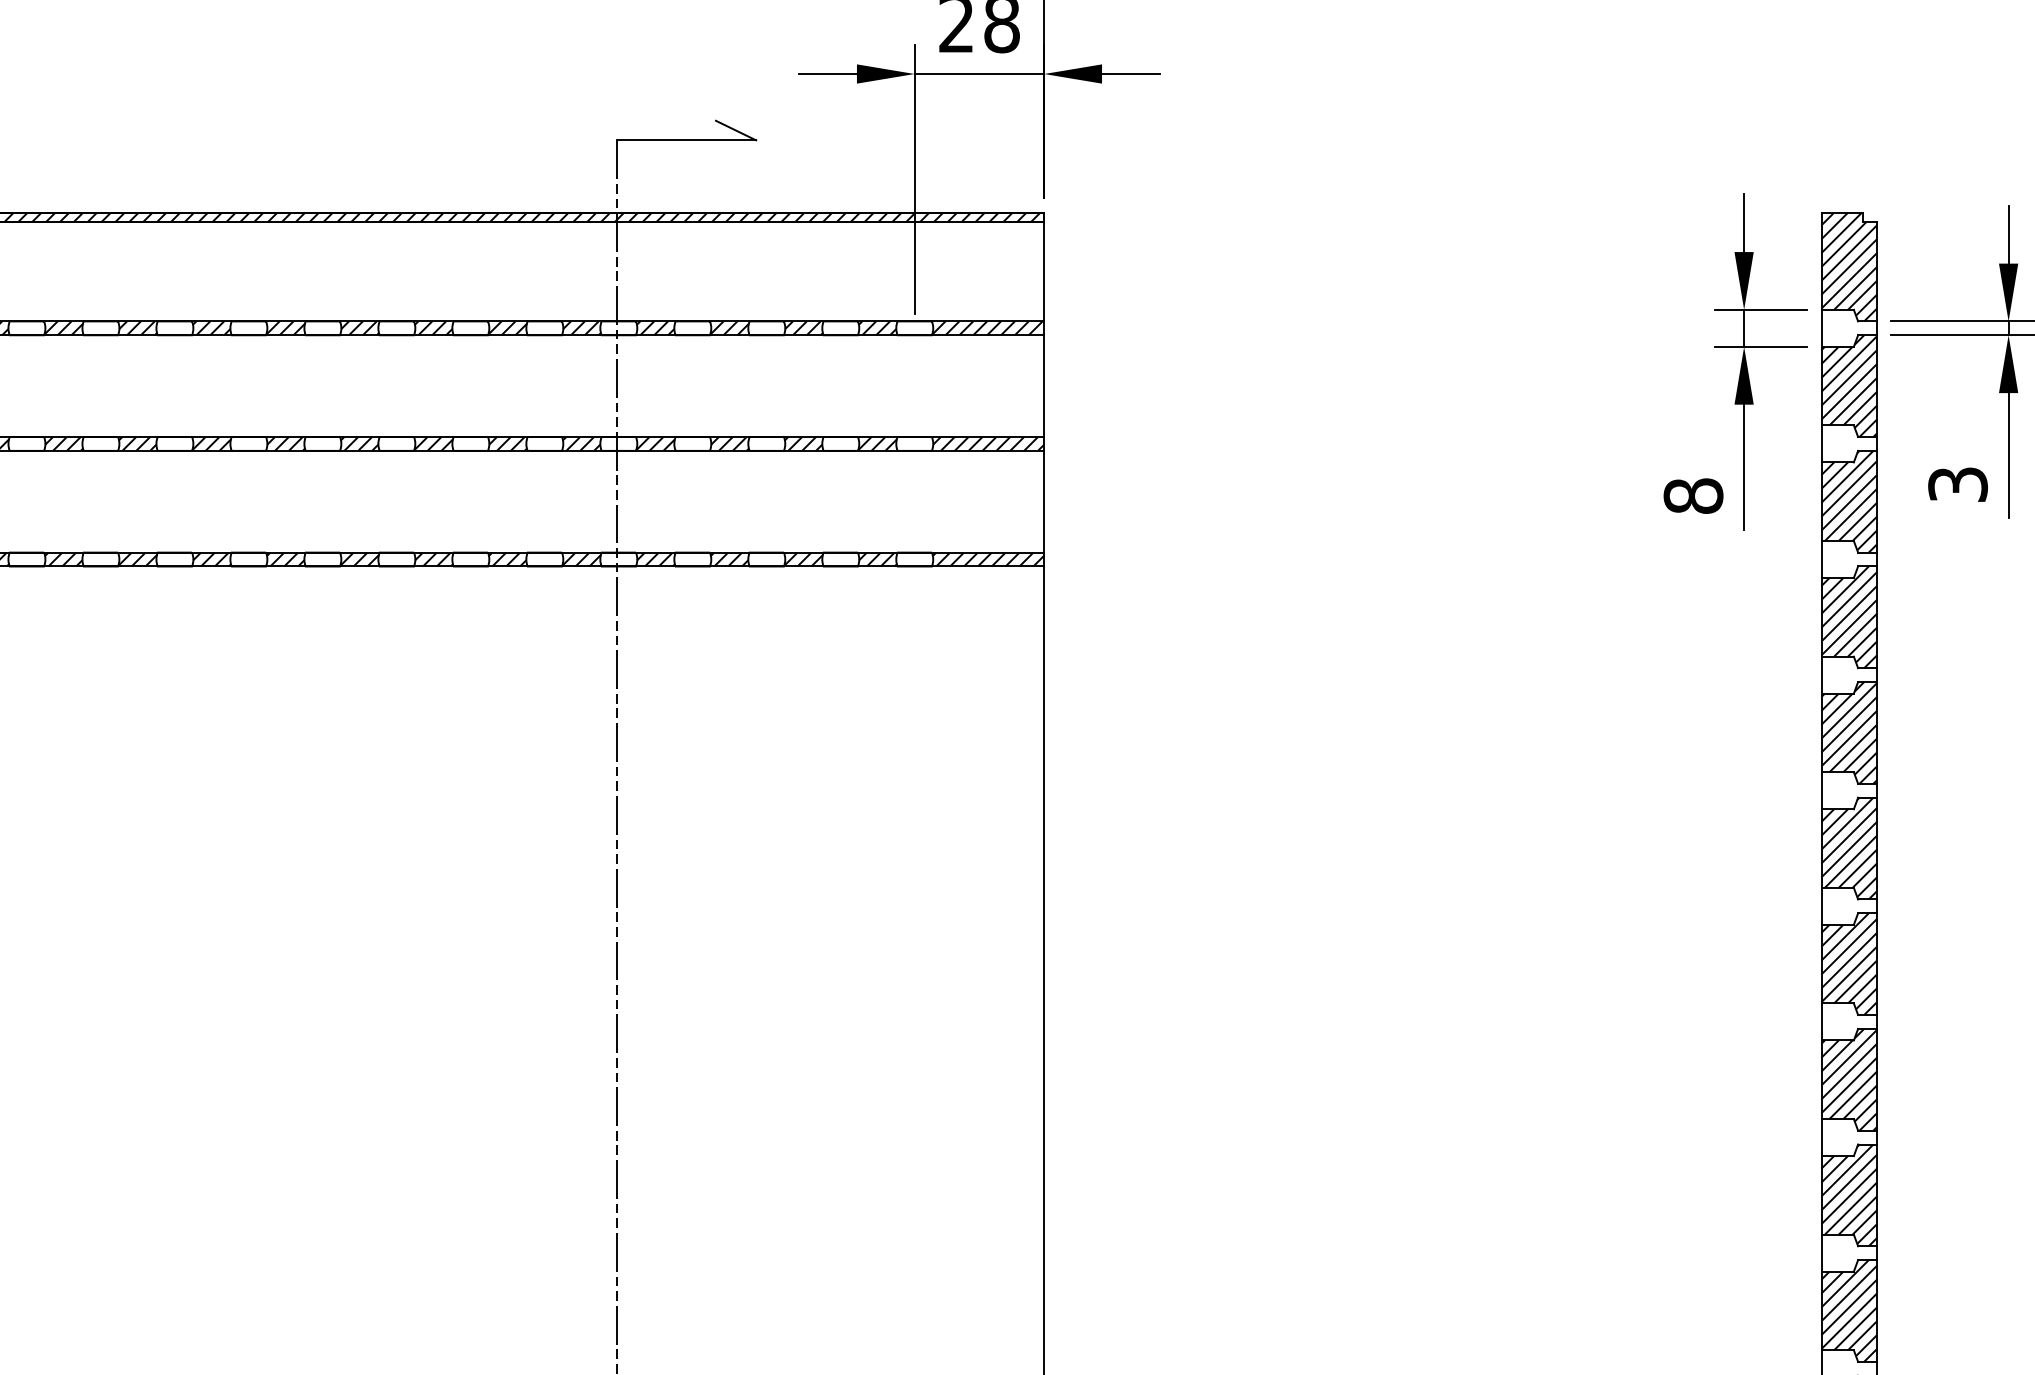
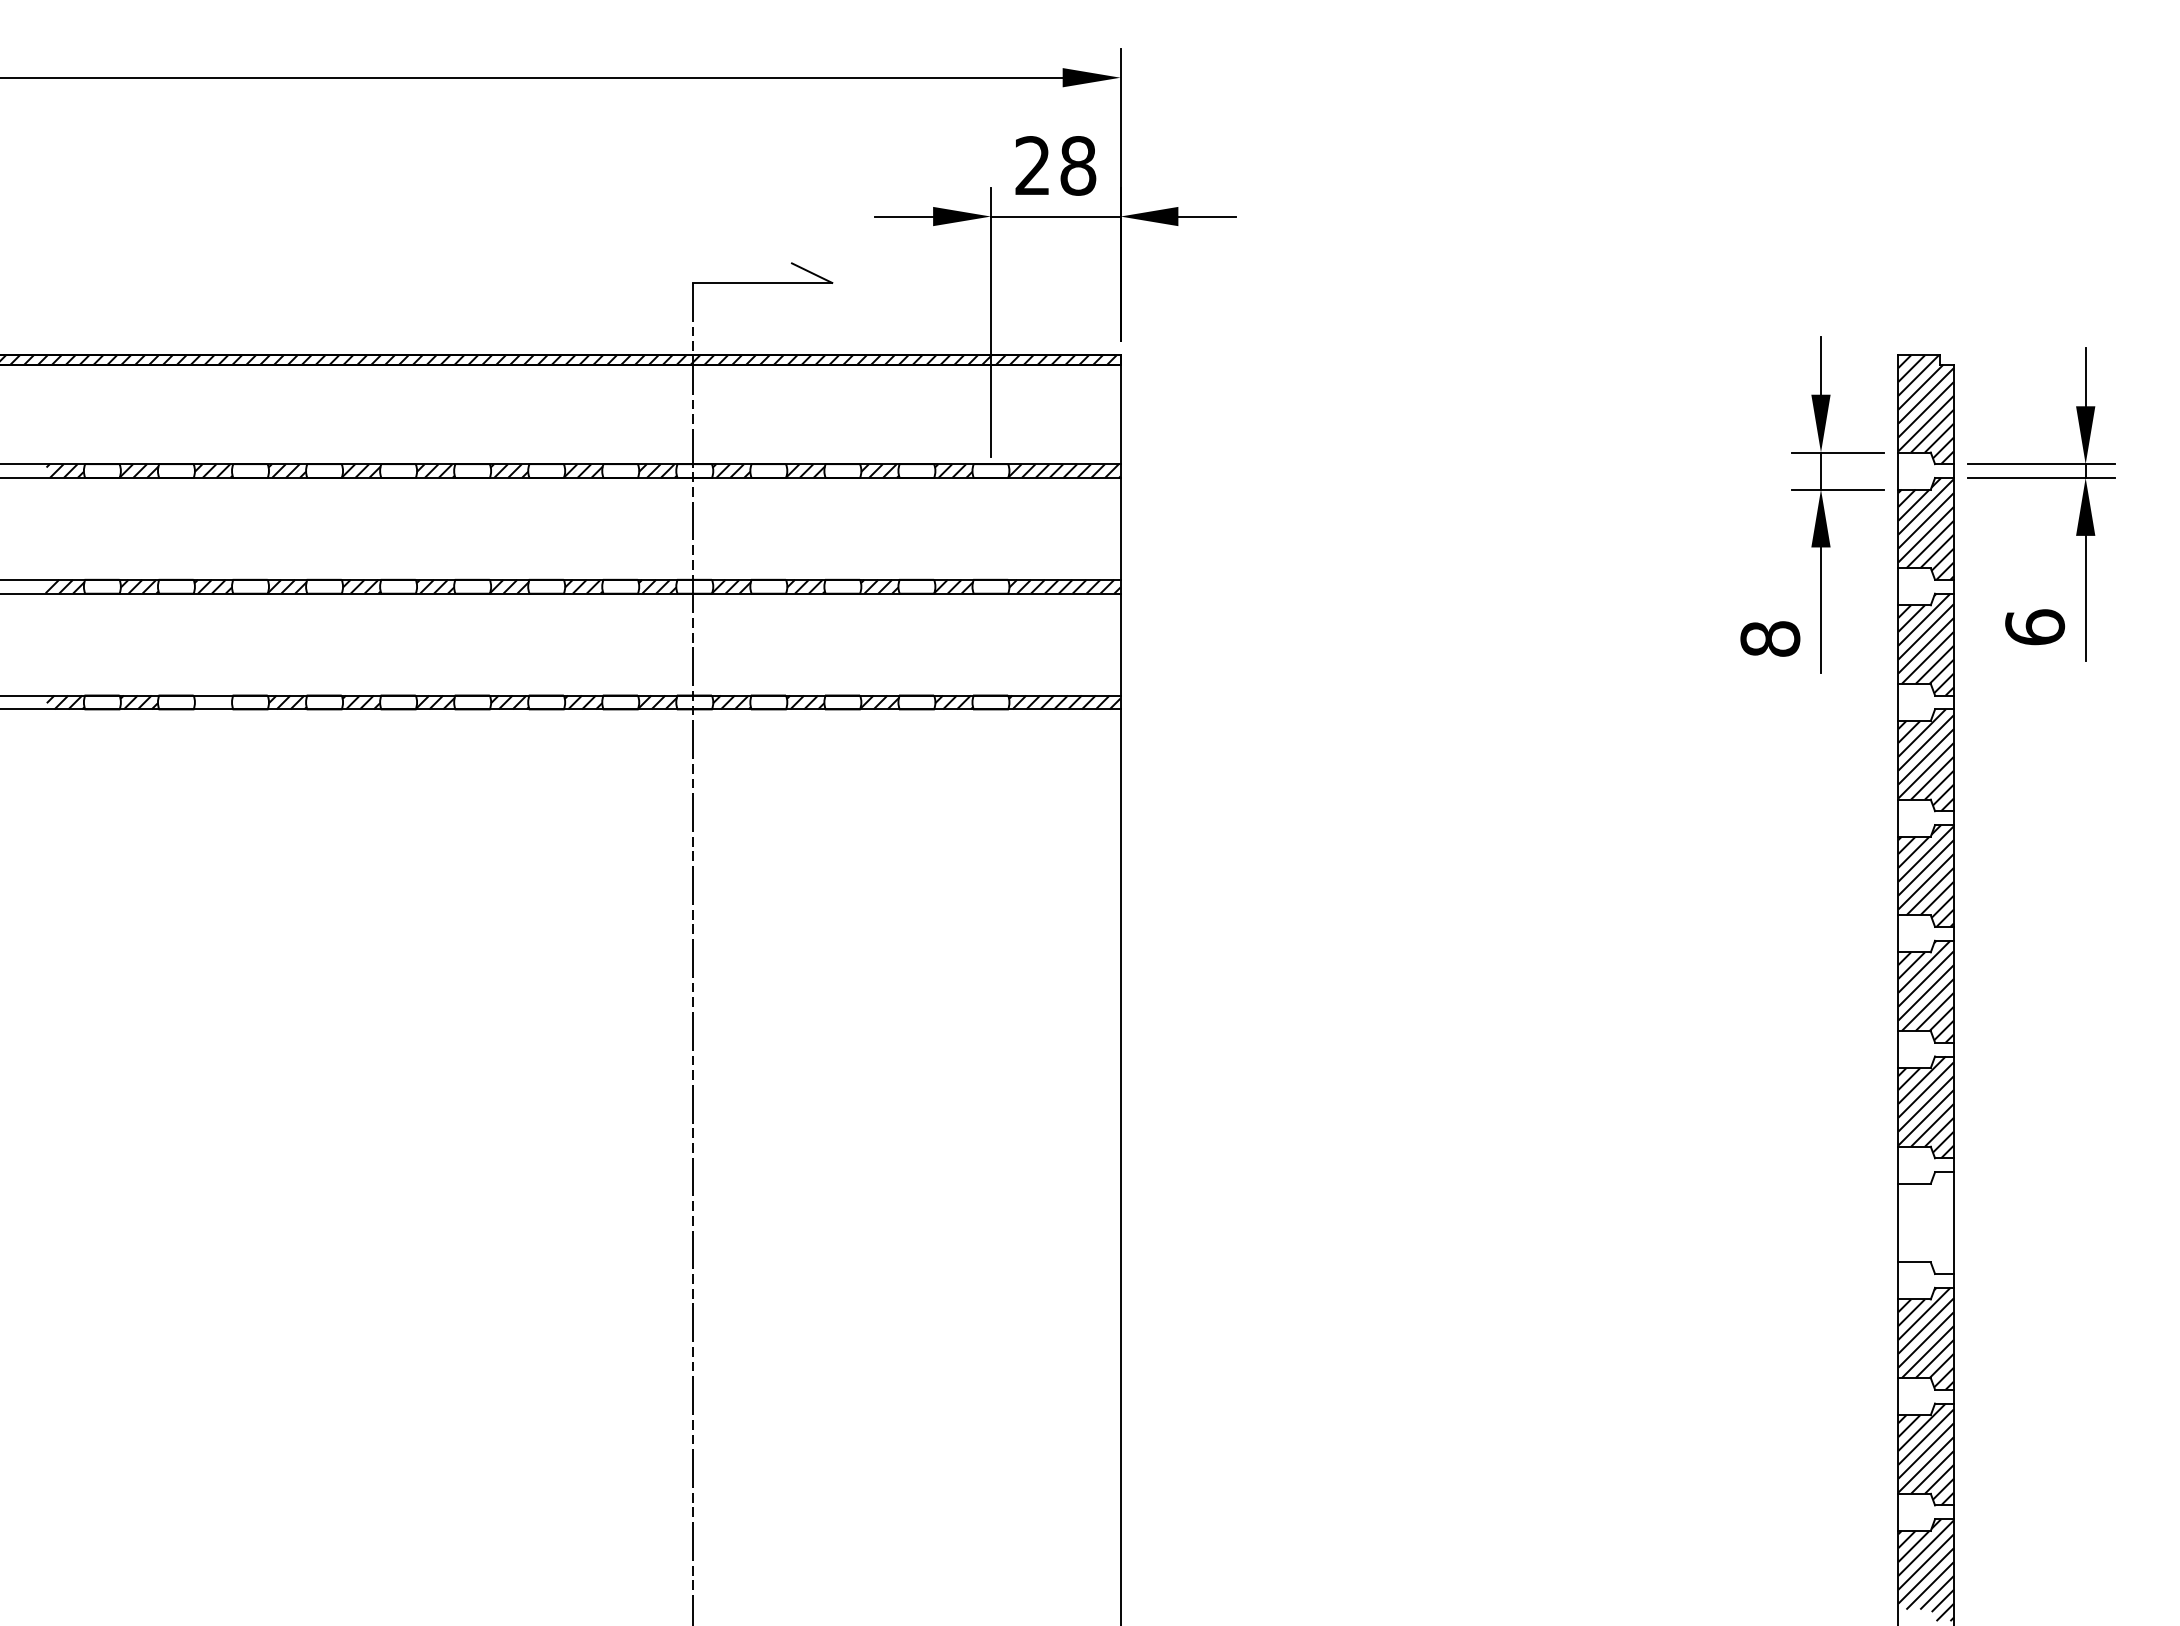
text: (1958, 484) -> (2035, 627), 3 -> 6
hatch: (136, 559) -> (212, 702), removed
hatch: (1848, 1080) -> (1925, 1223), removed

